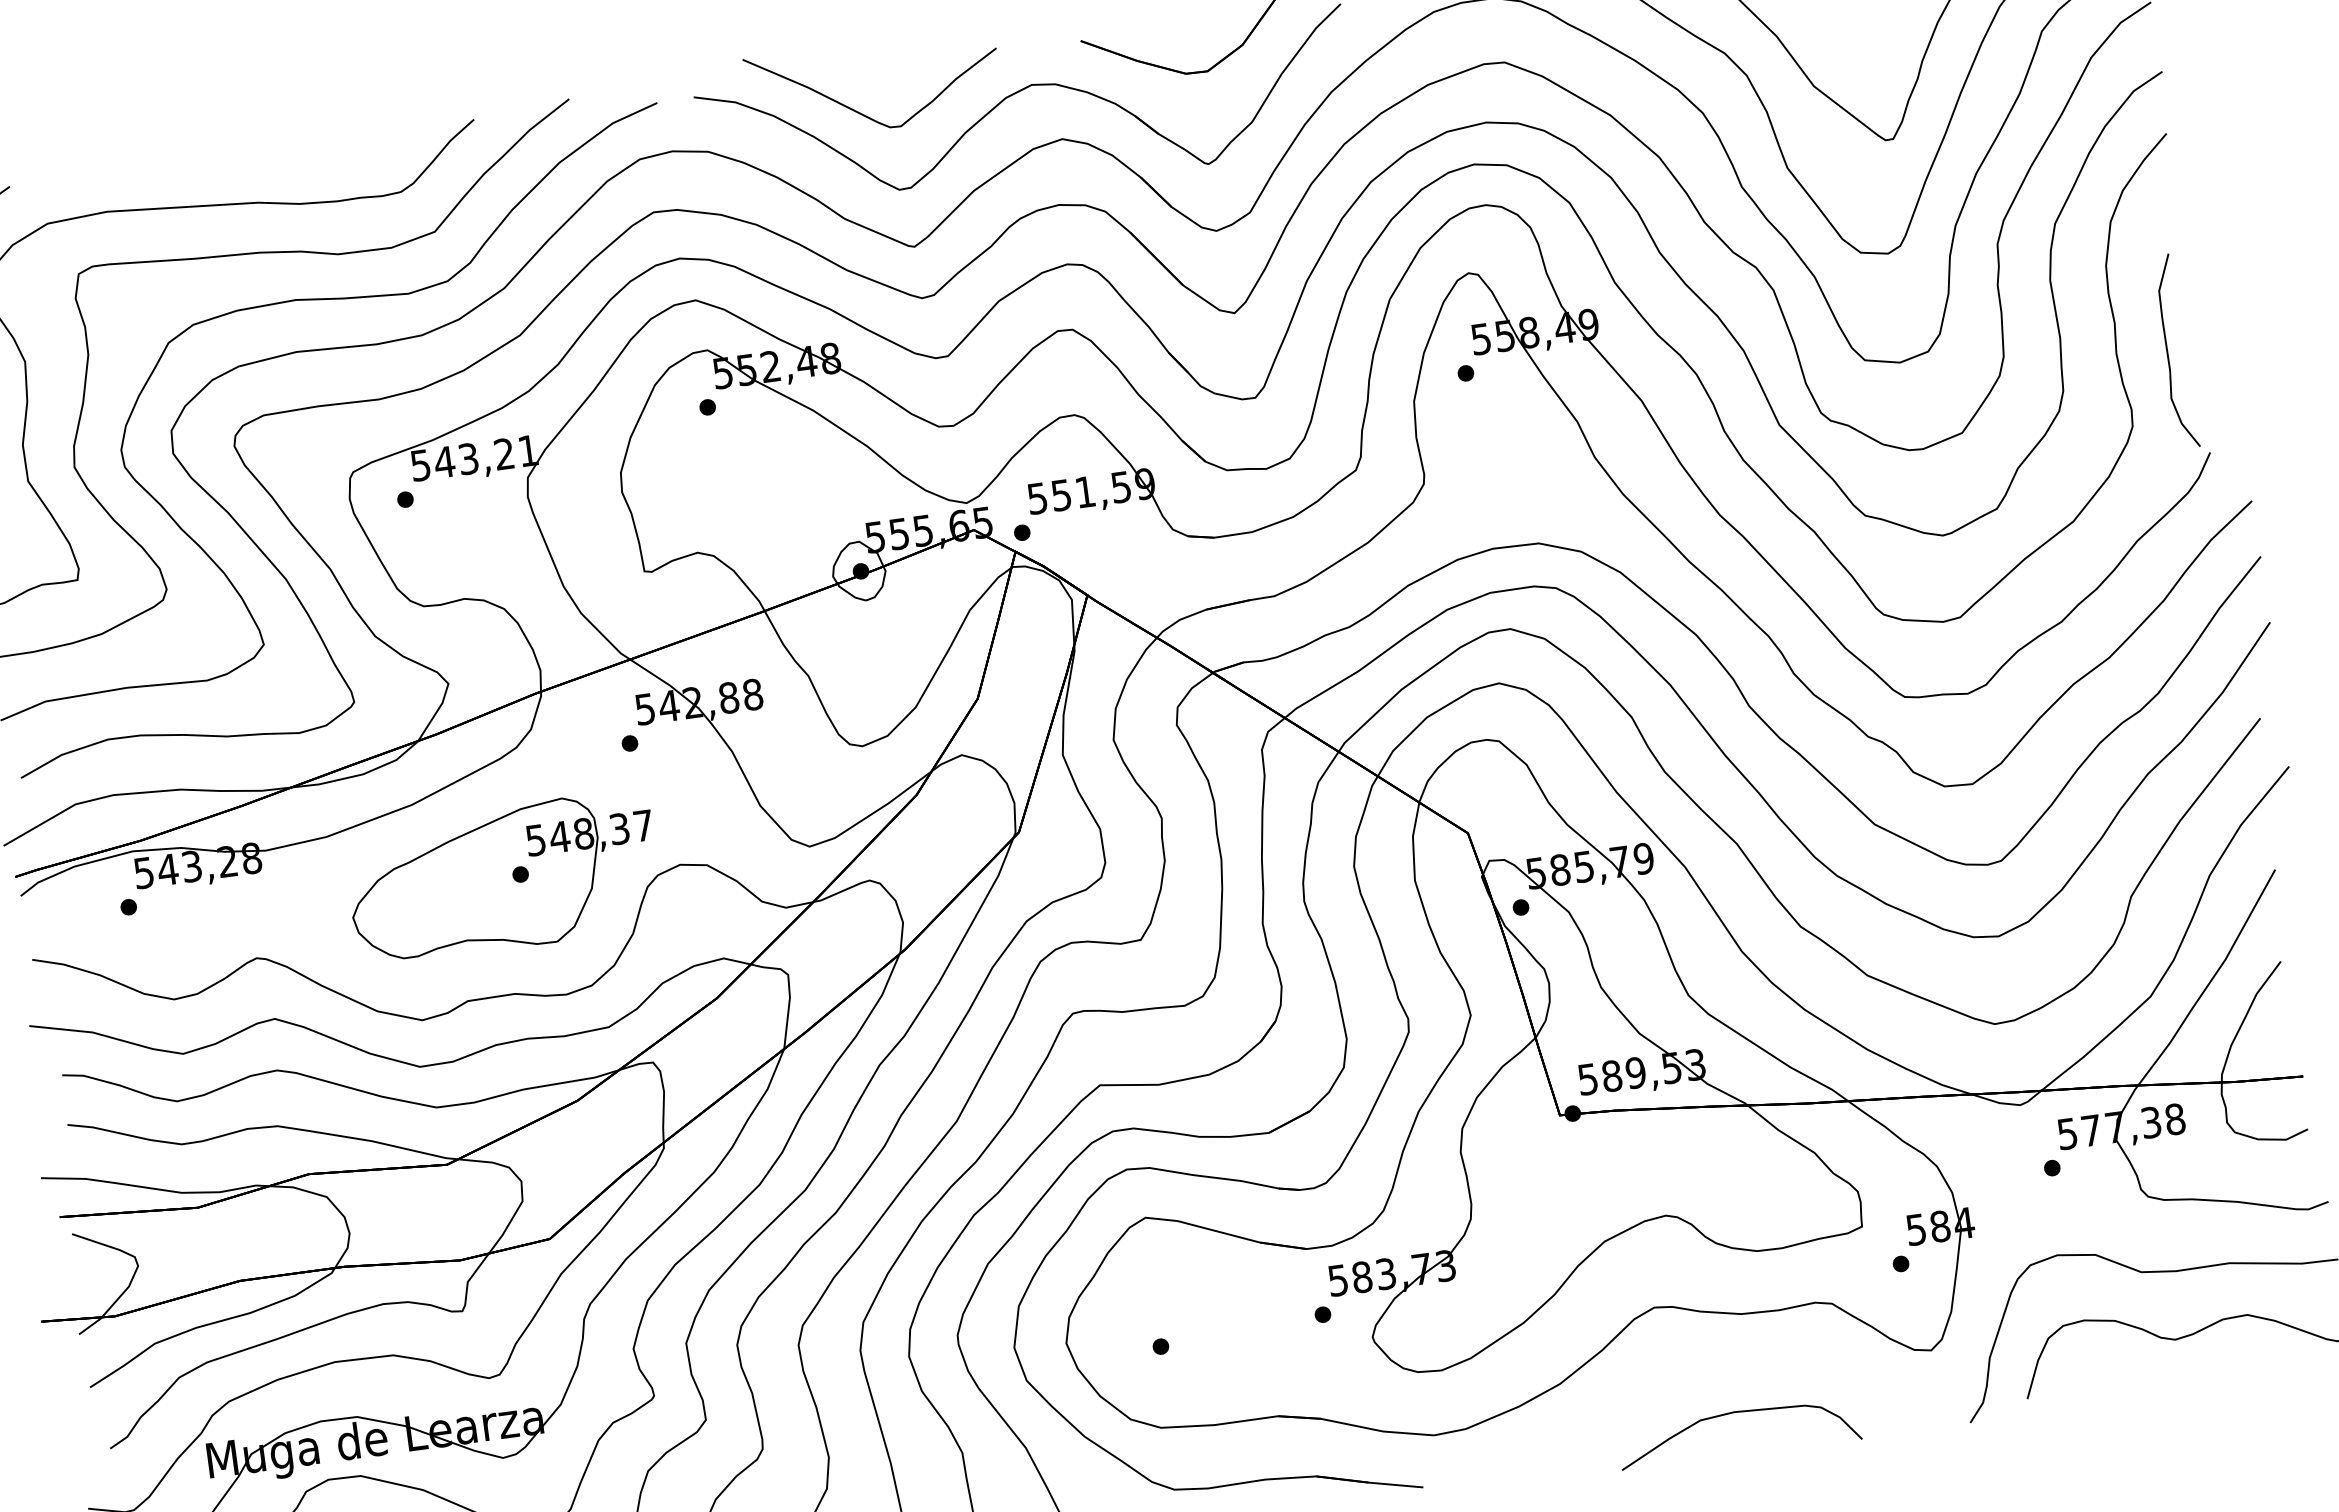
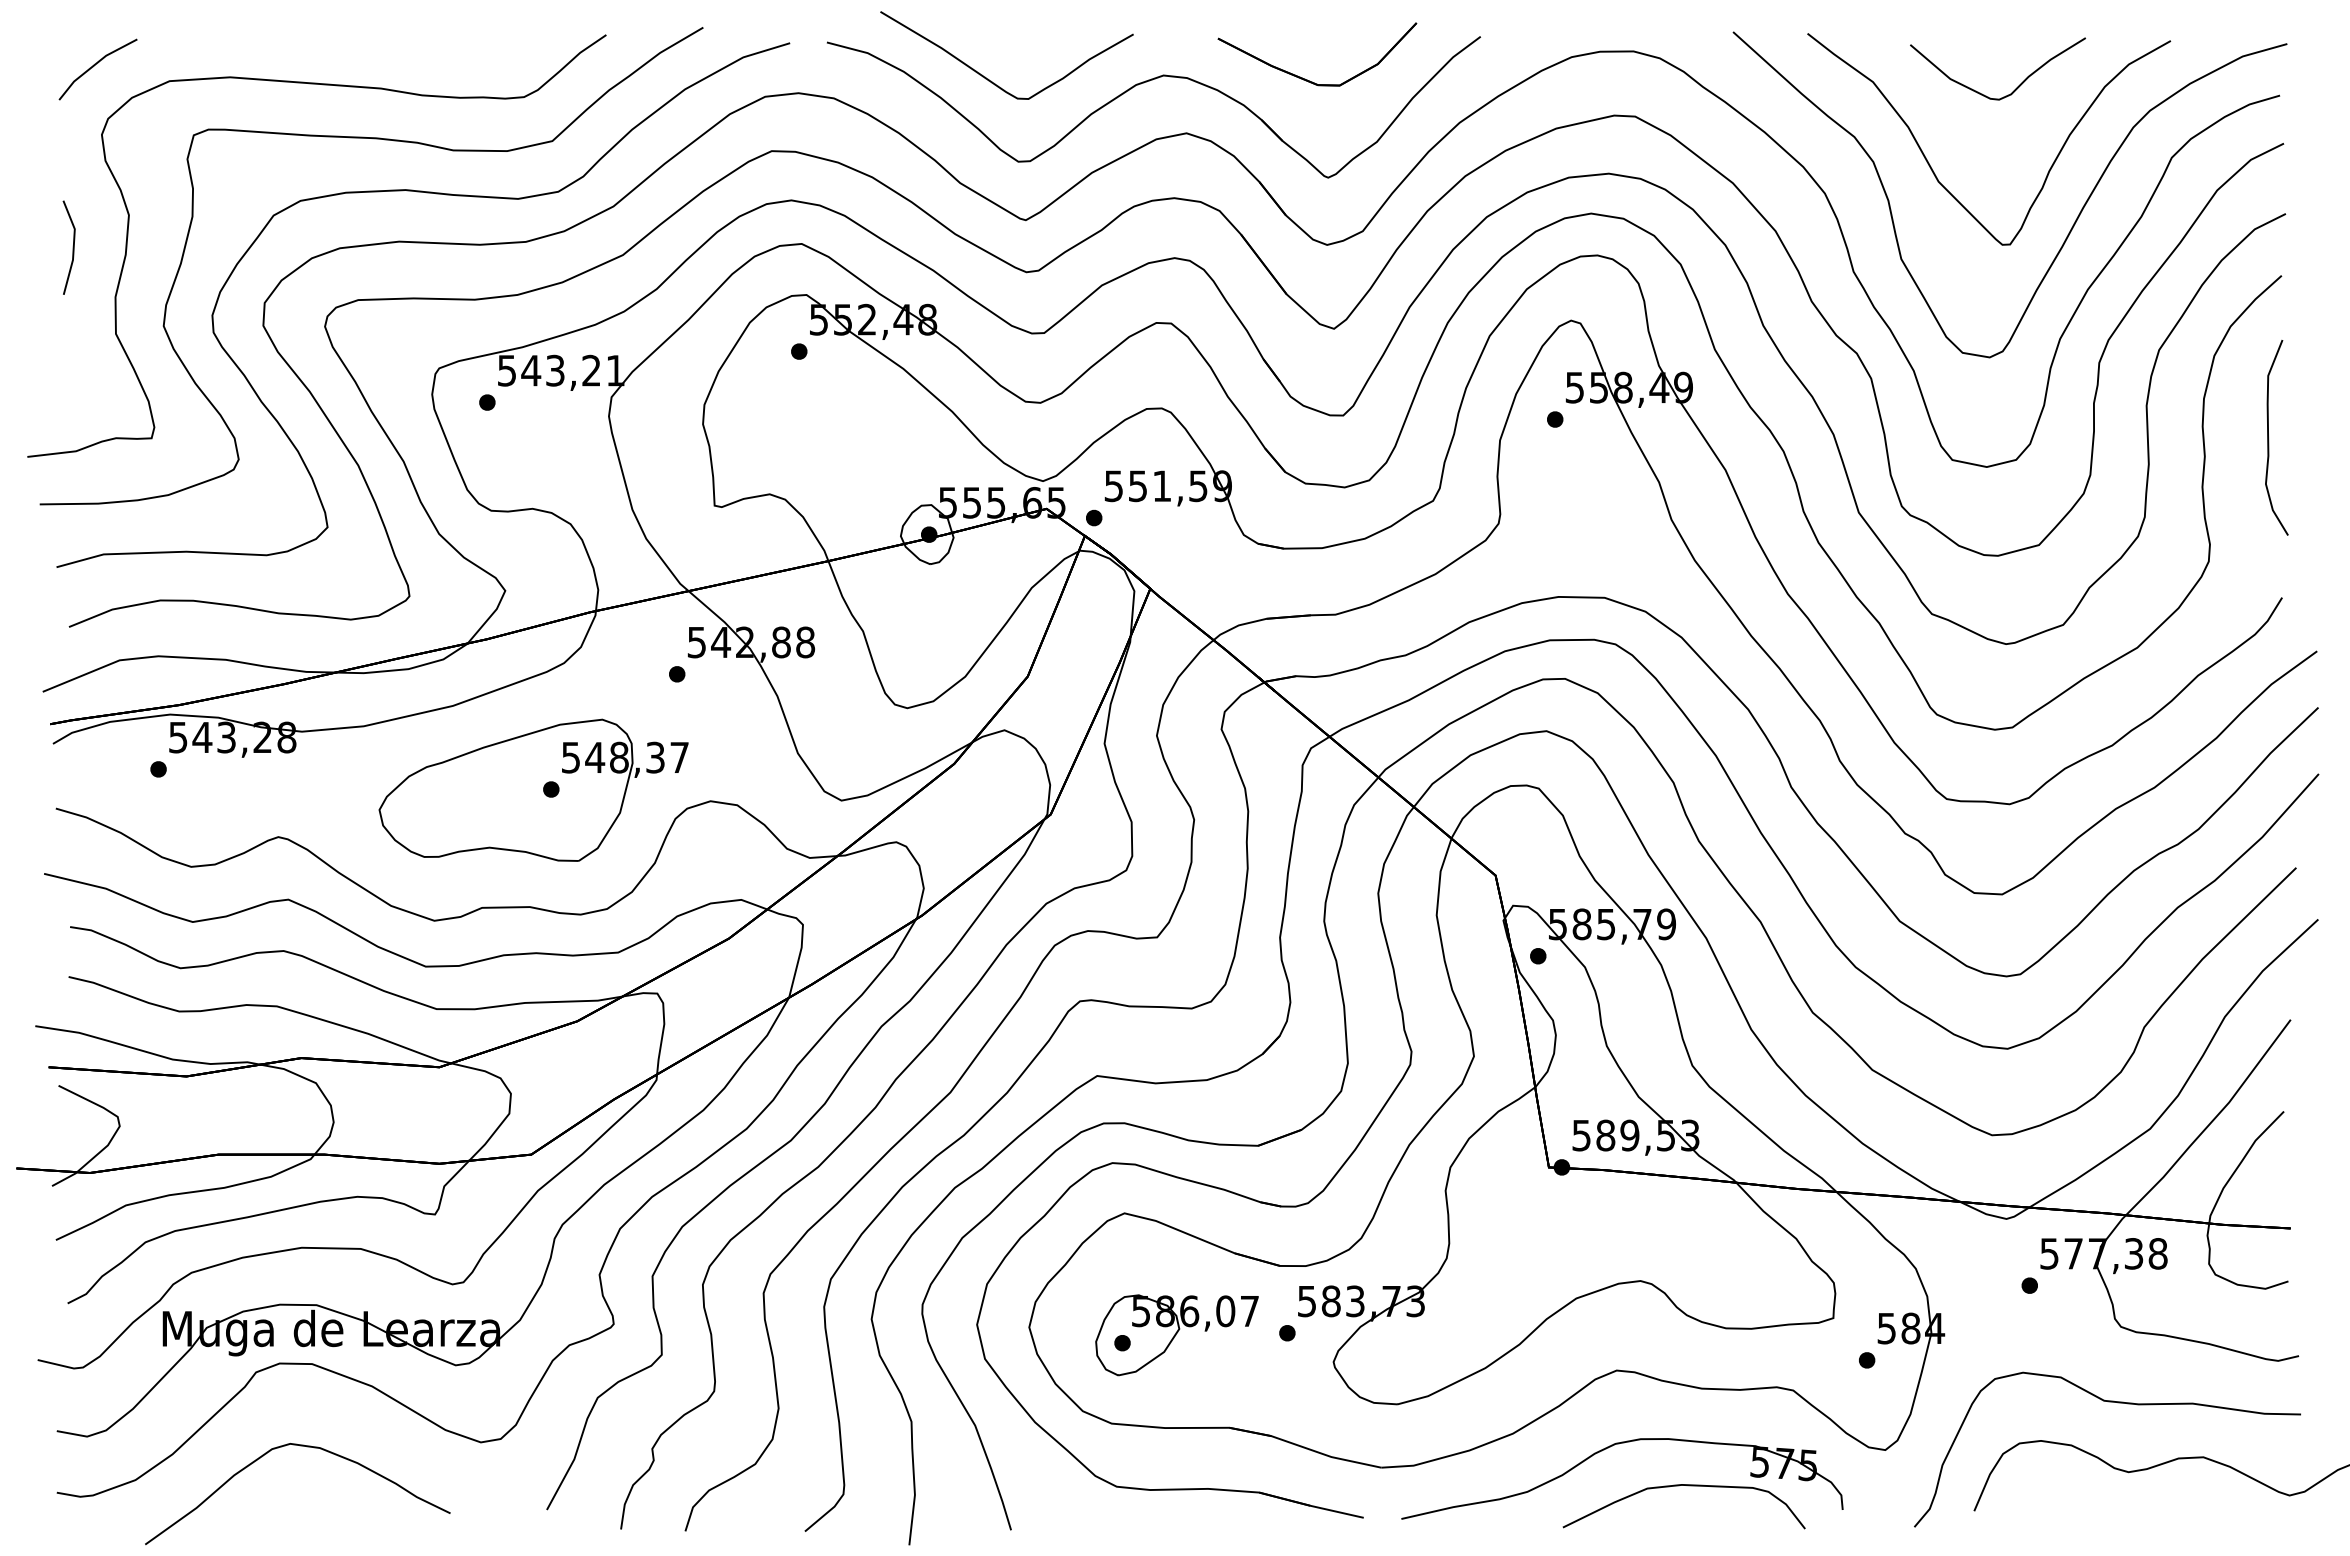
curve: (2168, 353) -> (2269, 439), moved
part: (1213, 1331) -> (1176, 1335), added
part: (1656, 1385) -> (1608, 1448), added

